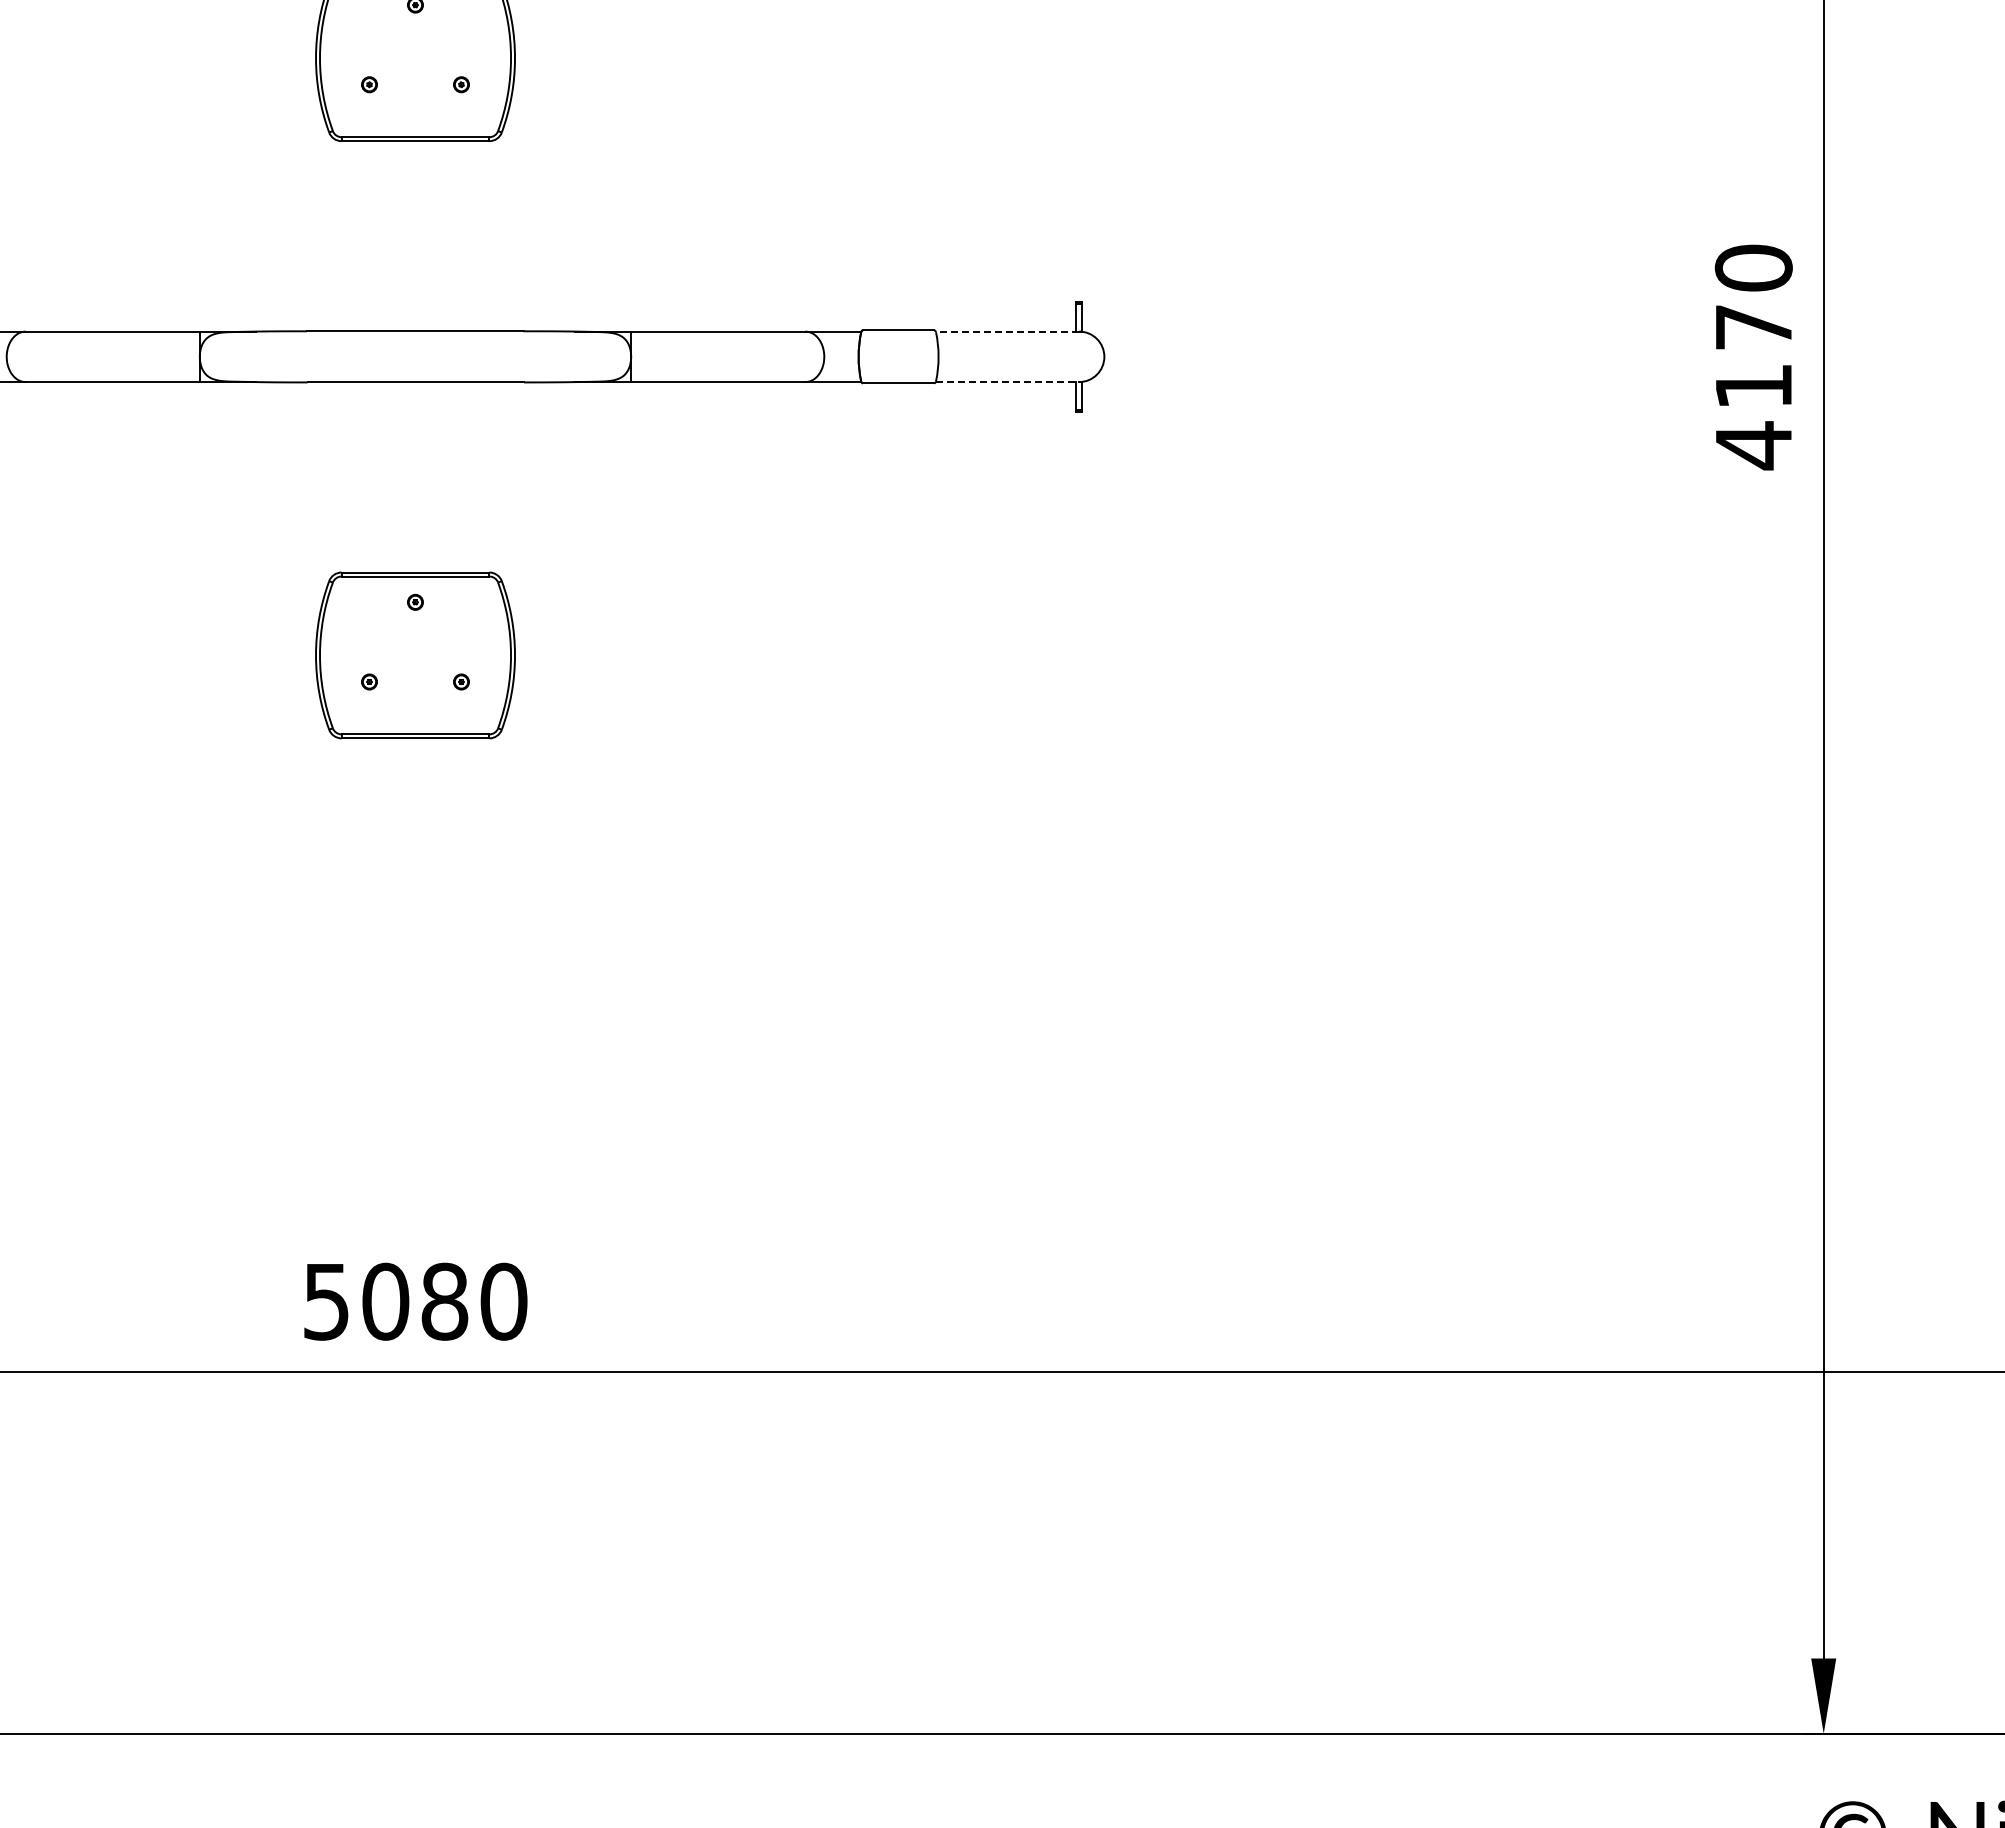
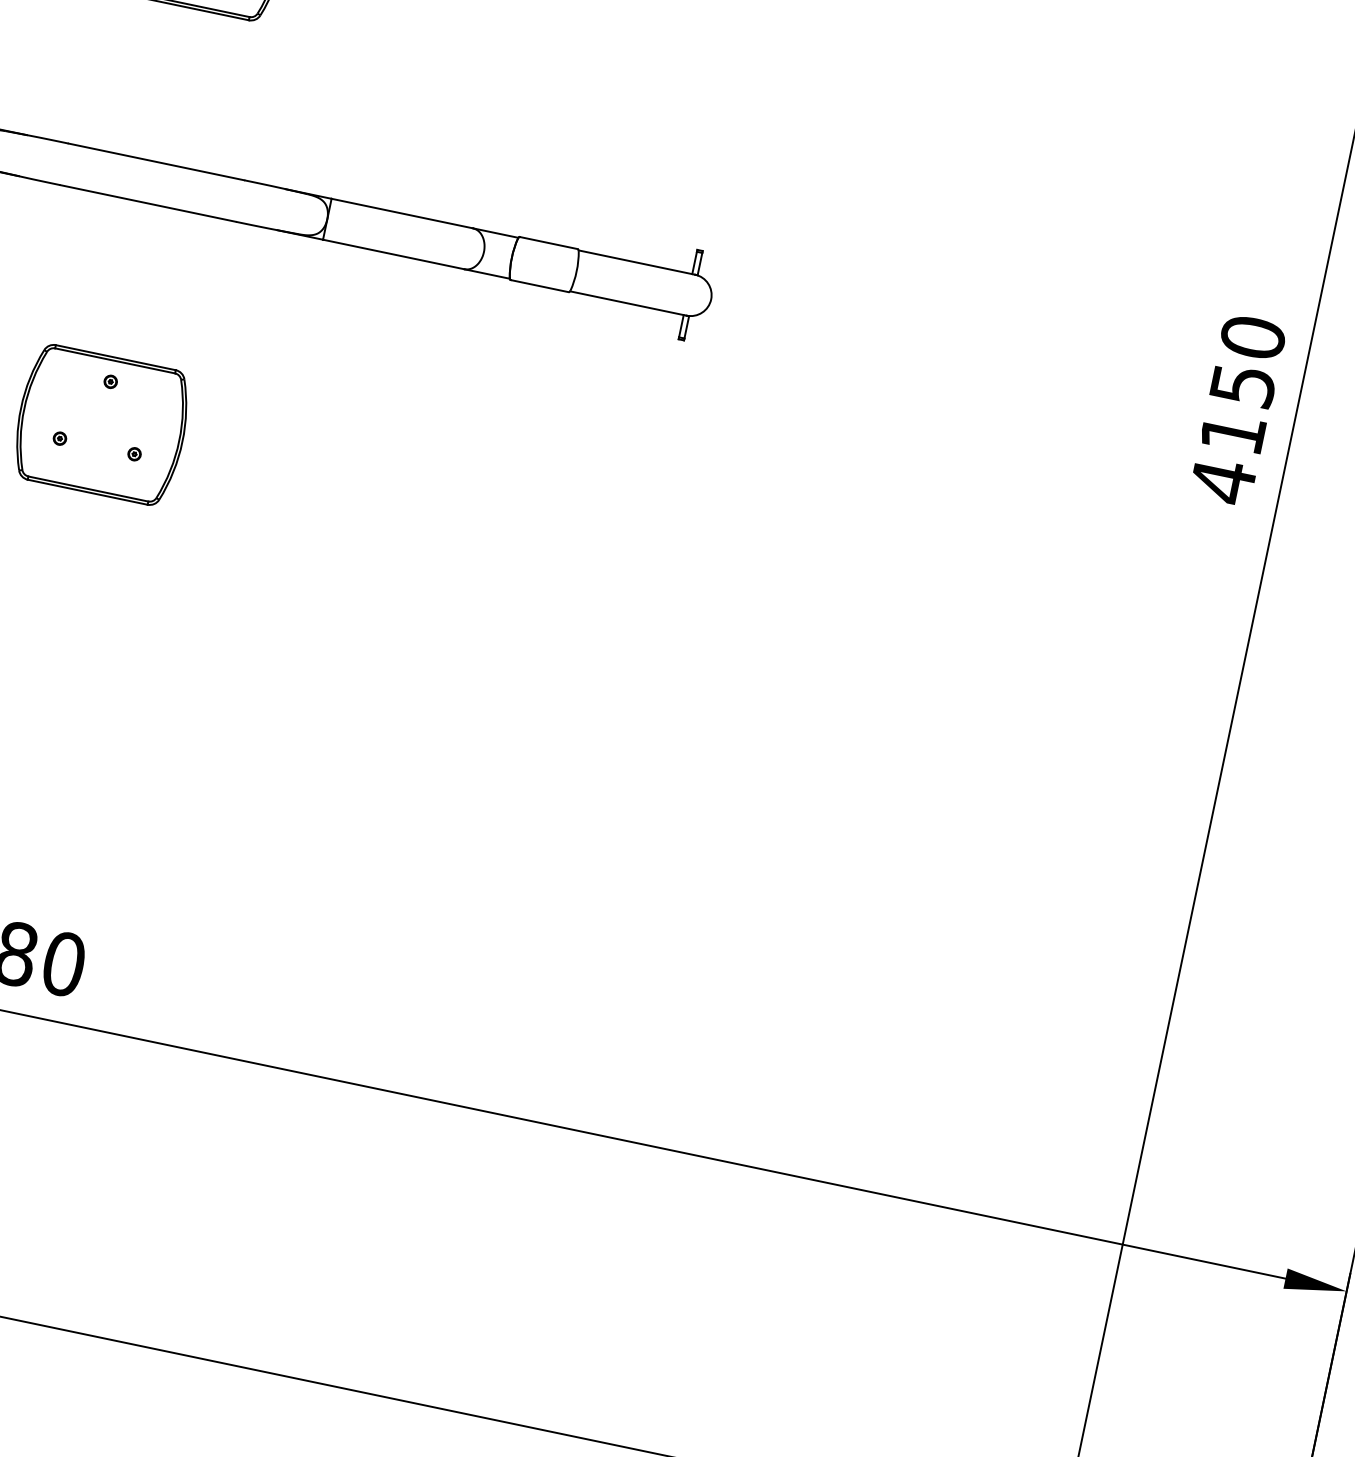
text: (1754, 327) -> (1243, 385), 4170 -> 4150
line: (1007, 331) -> (636, 262), dashed -> solid
line: (1007, 382) -> (628, 303), dashed -> solid

